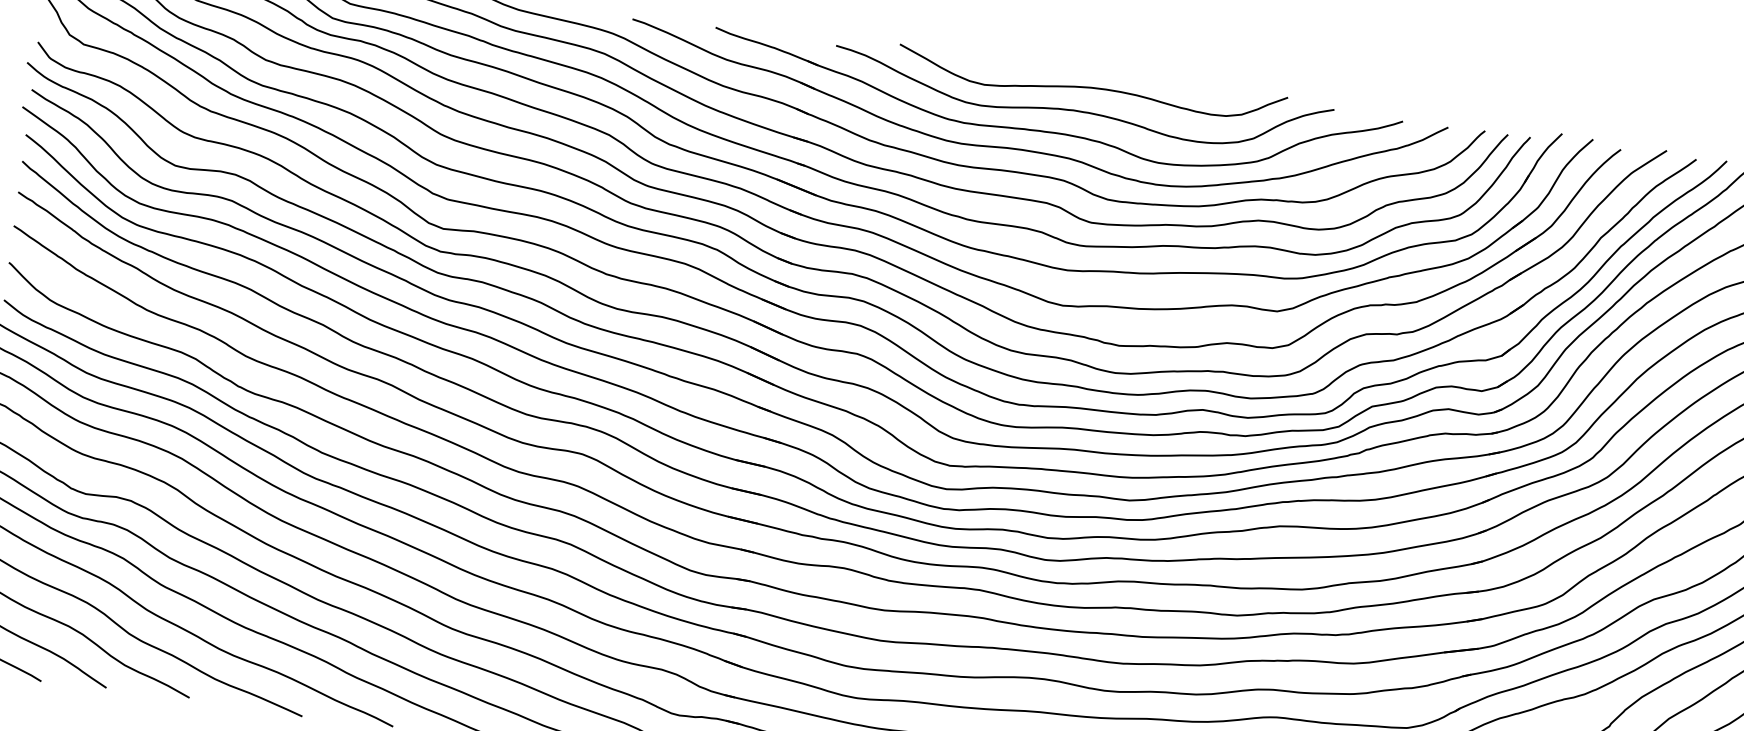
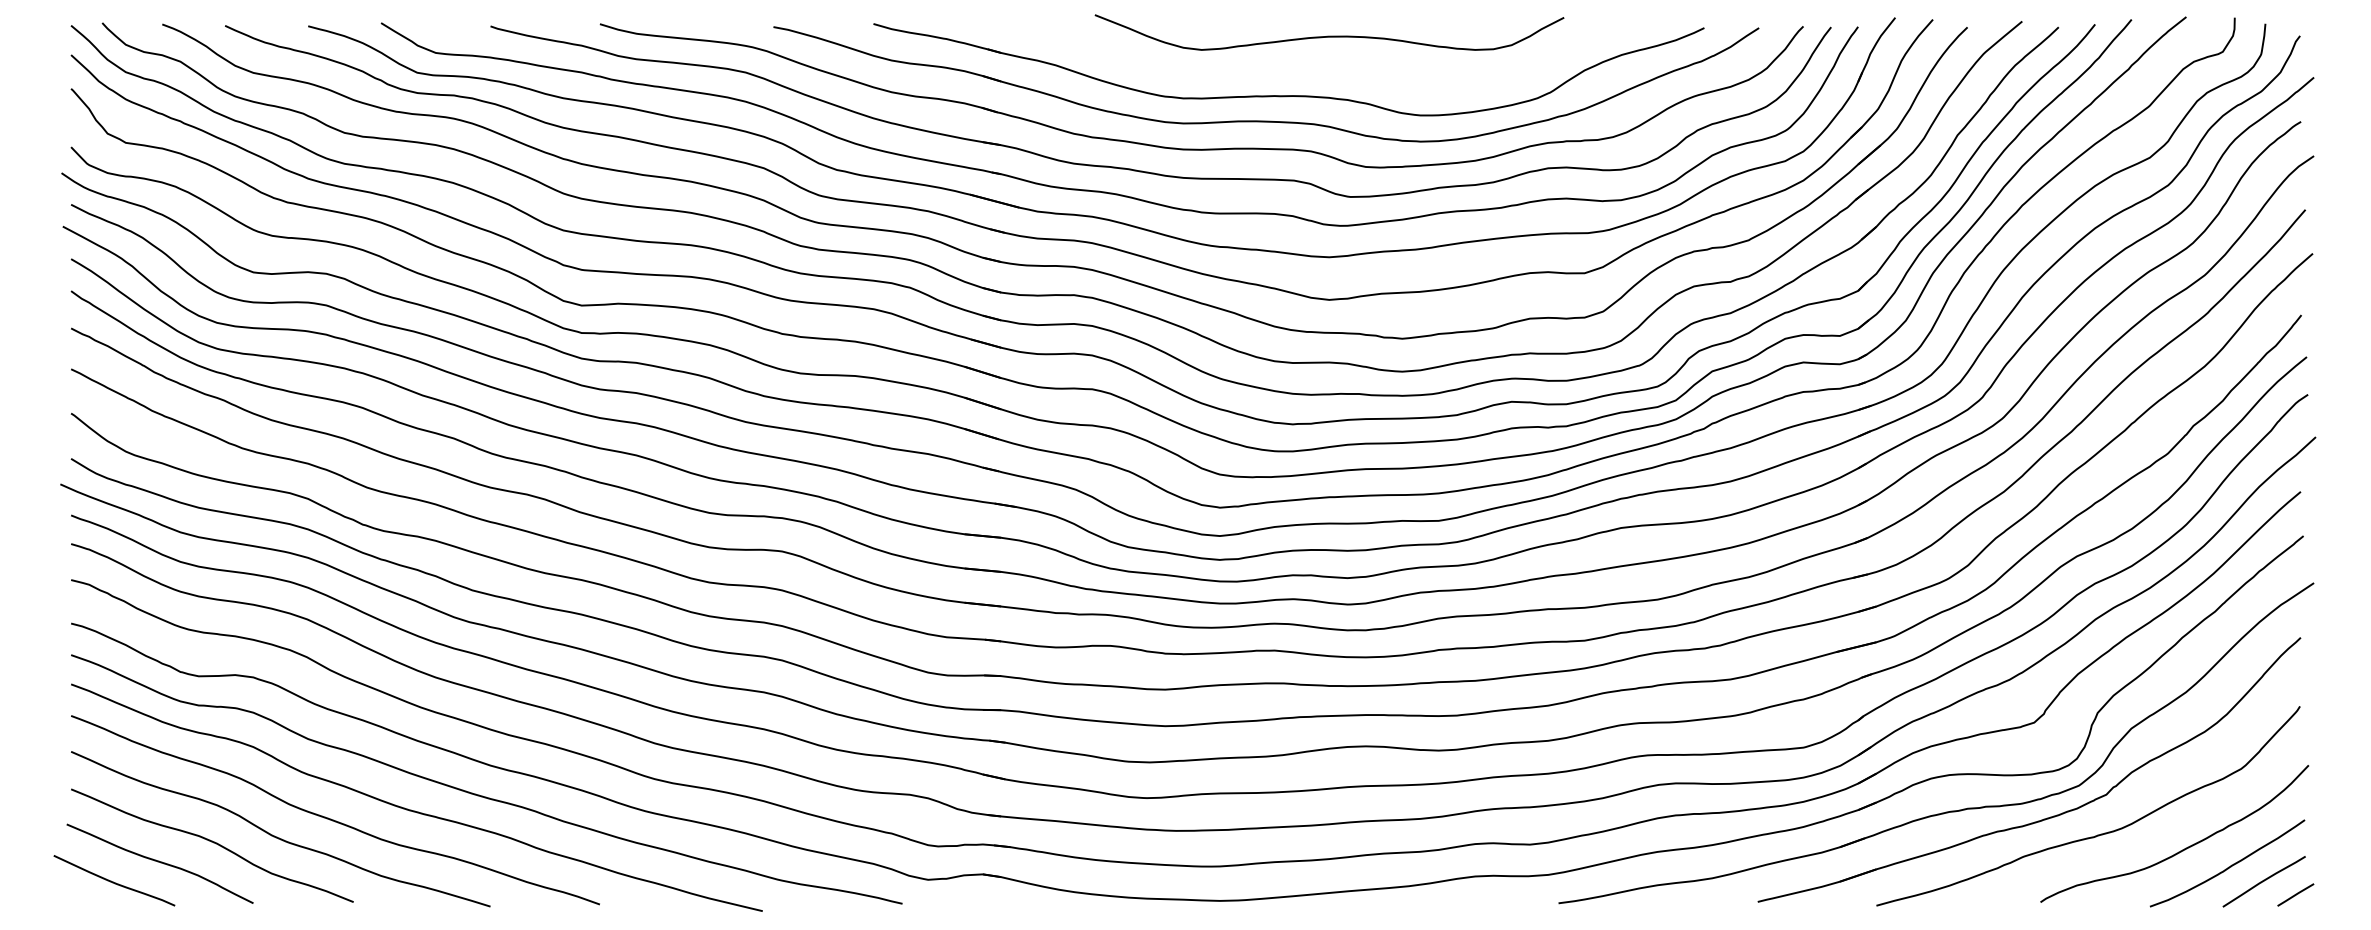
curve: (1081, 110) -> (1320, 65), removed

